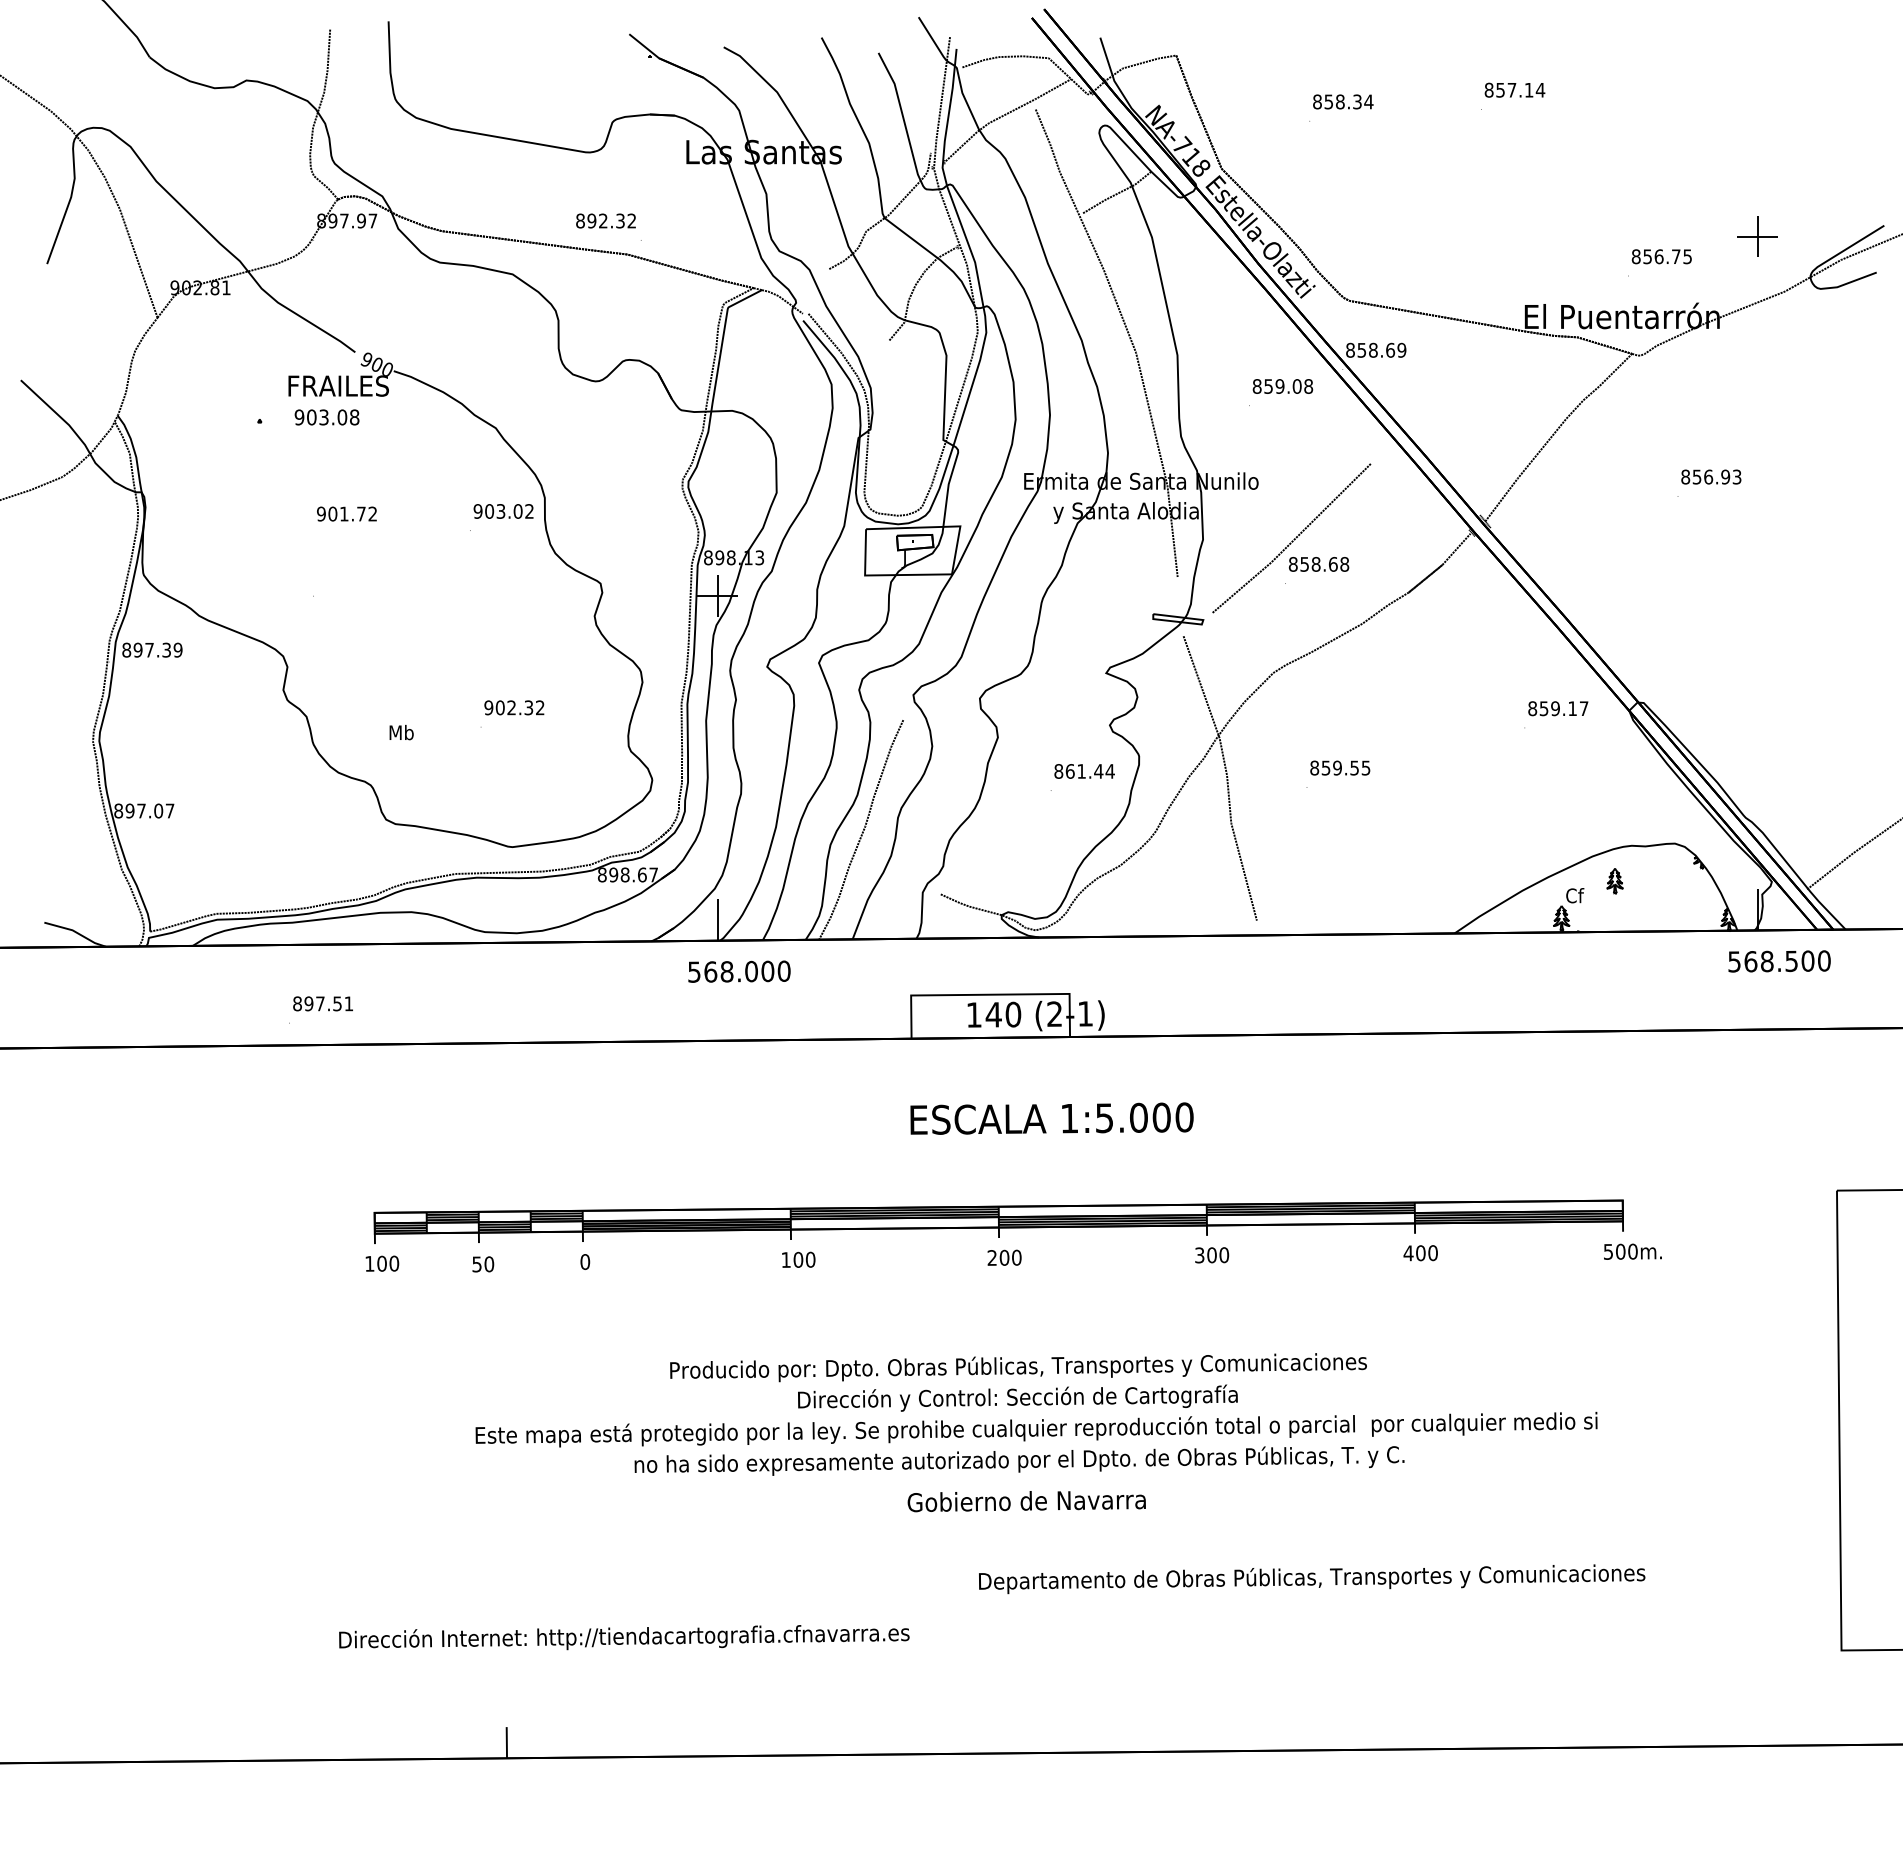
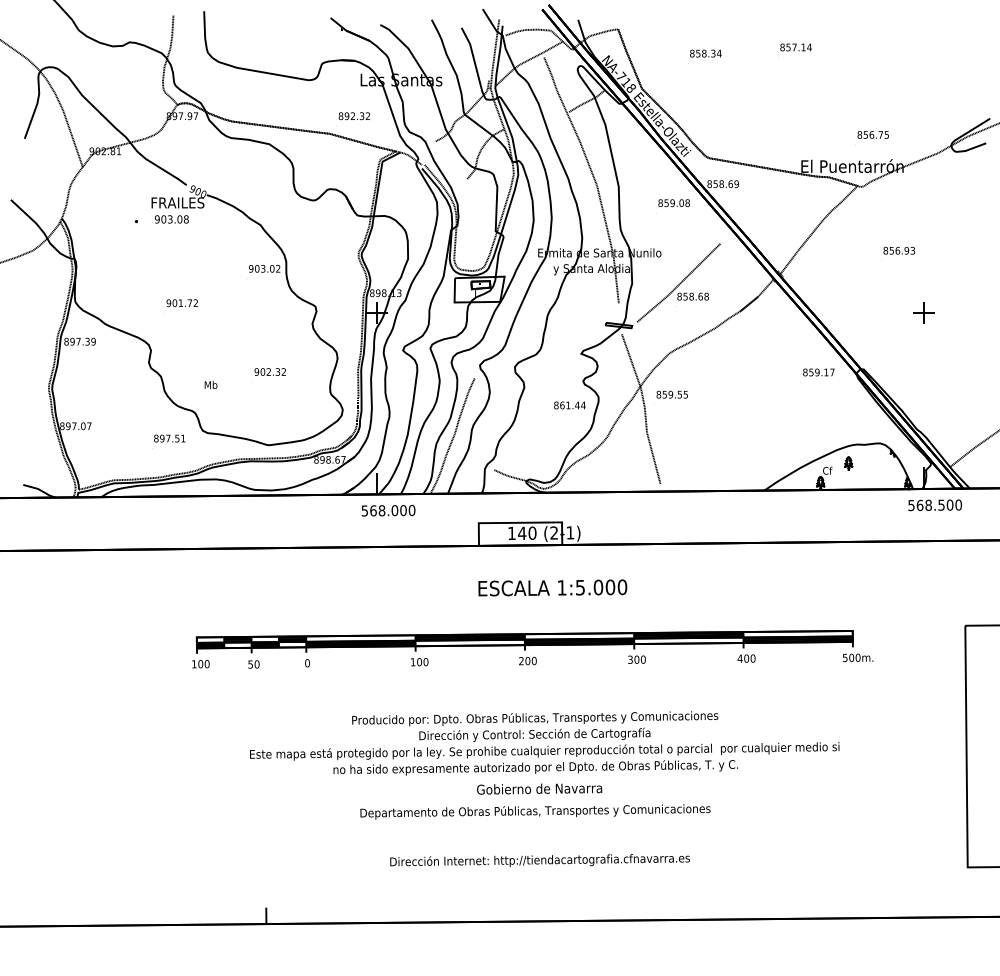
text: (606, 221) -> (354, 116), moved
part: (1757, 234) -> (923, 312), moved
text: (345, 514) -> (181, 303), moved
text: (1336, 773) -> (670, 397), moved
text: (320, 1009) -> (168, 441), moved
text: (1312, 1578) -> (535, 811), moved
text: (623, 1637) -> (539, 860), moved

